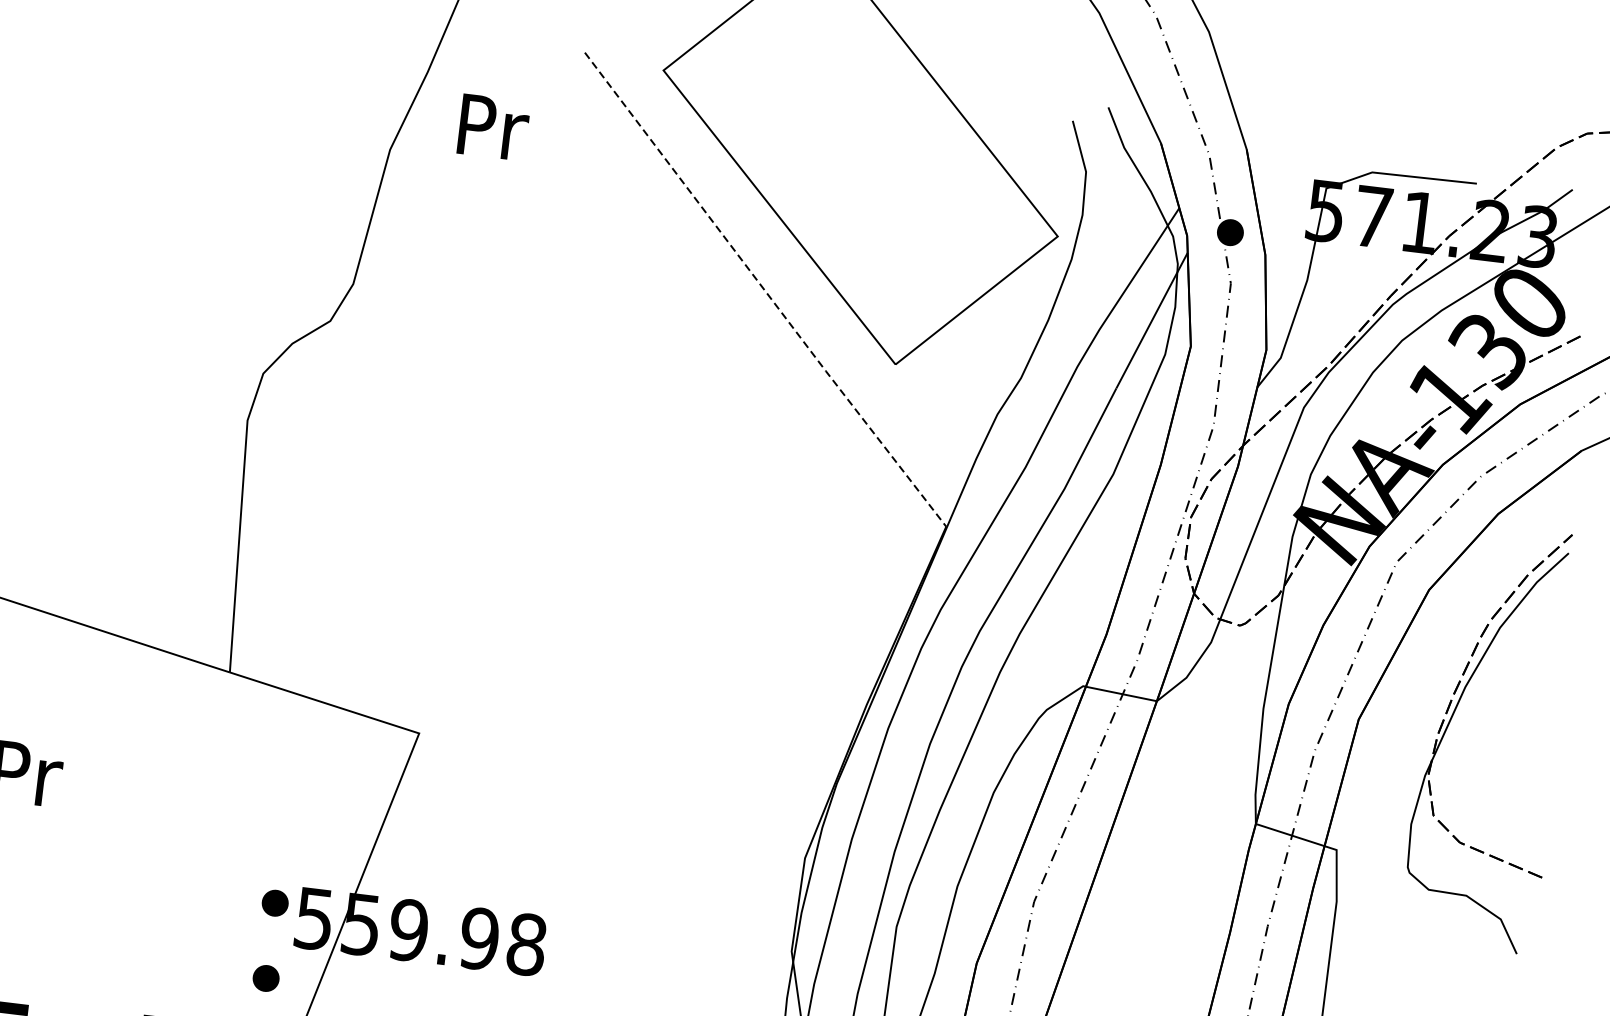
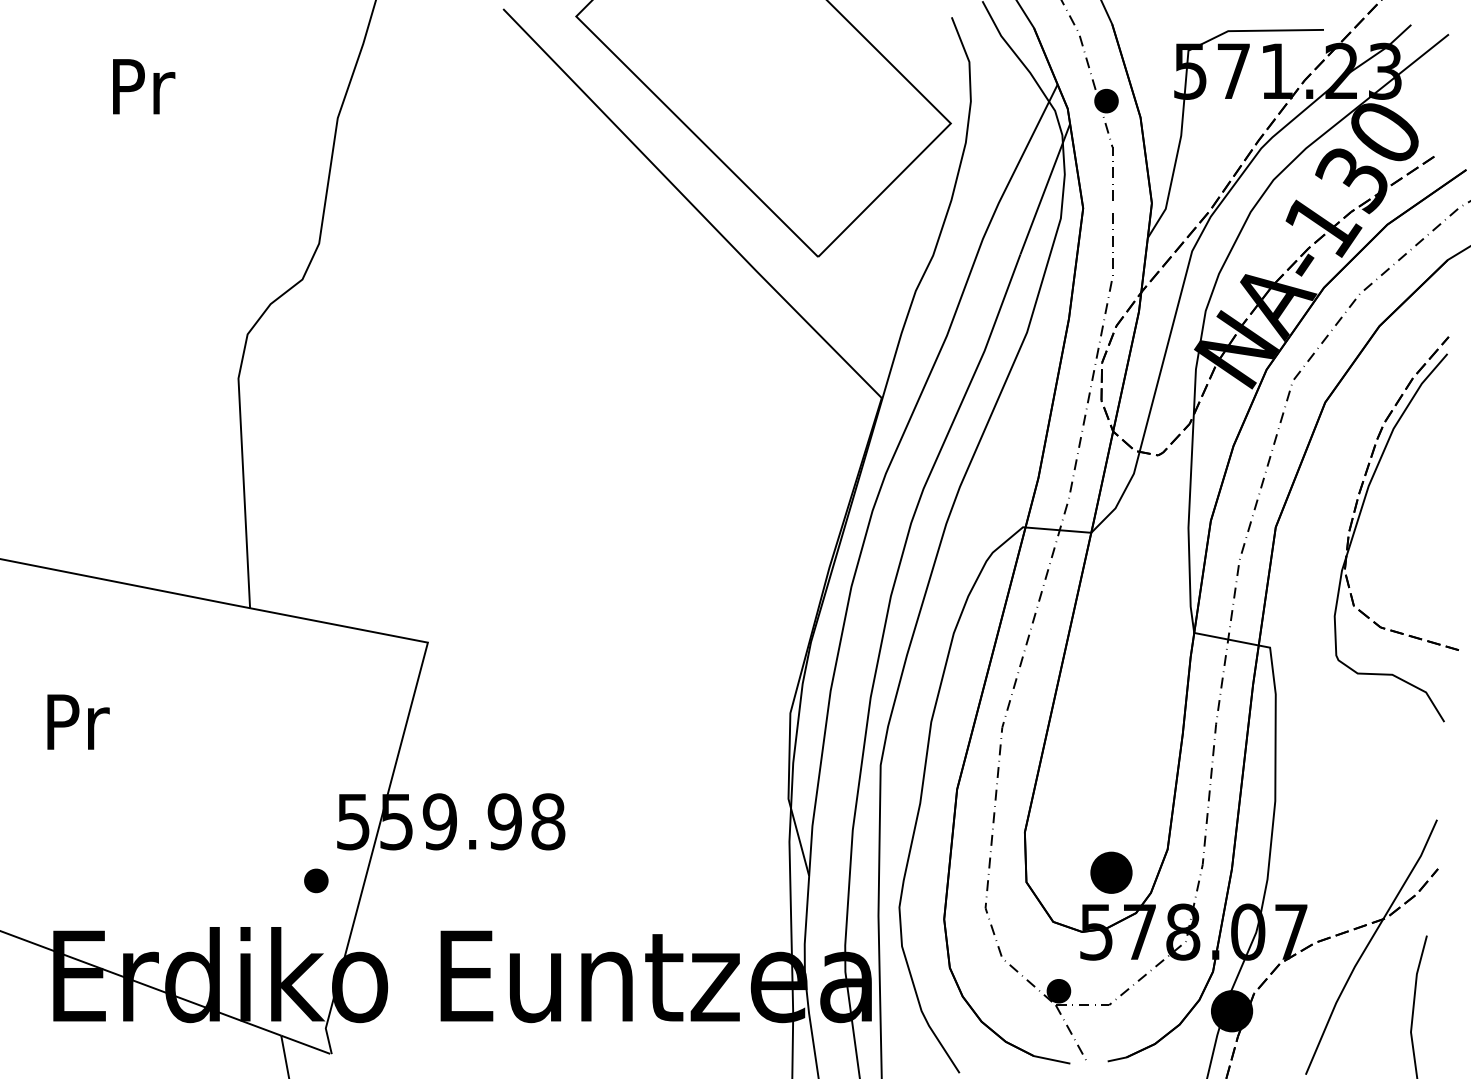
text: (494, 127) -> (144, 86), moved
line: (765, 290) -> (692, 204), dashed -> solid
part: (275, 902) -> (316, 811), removed

